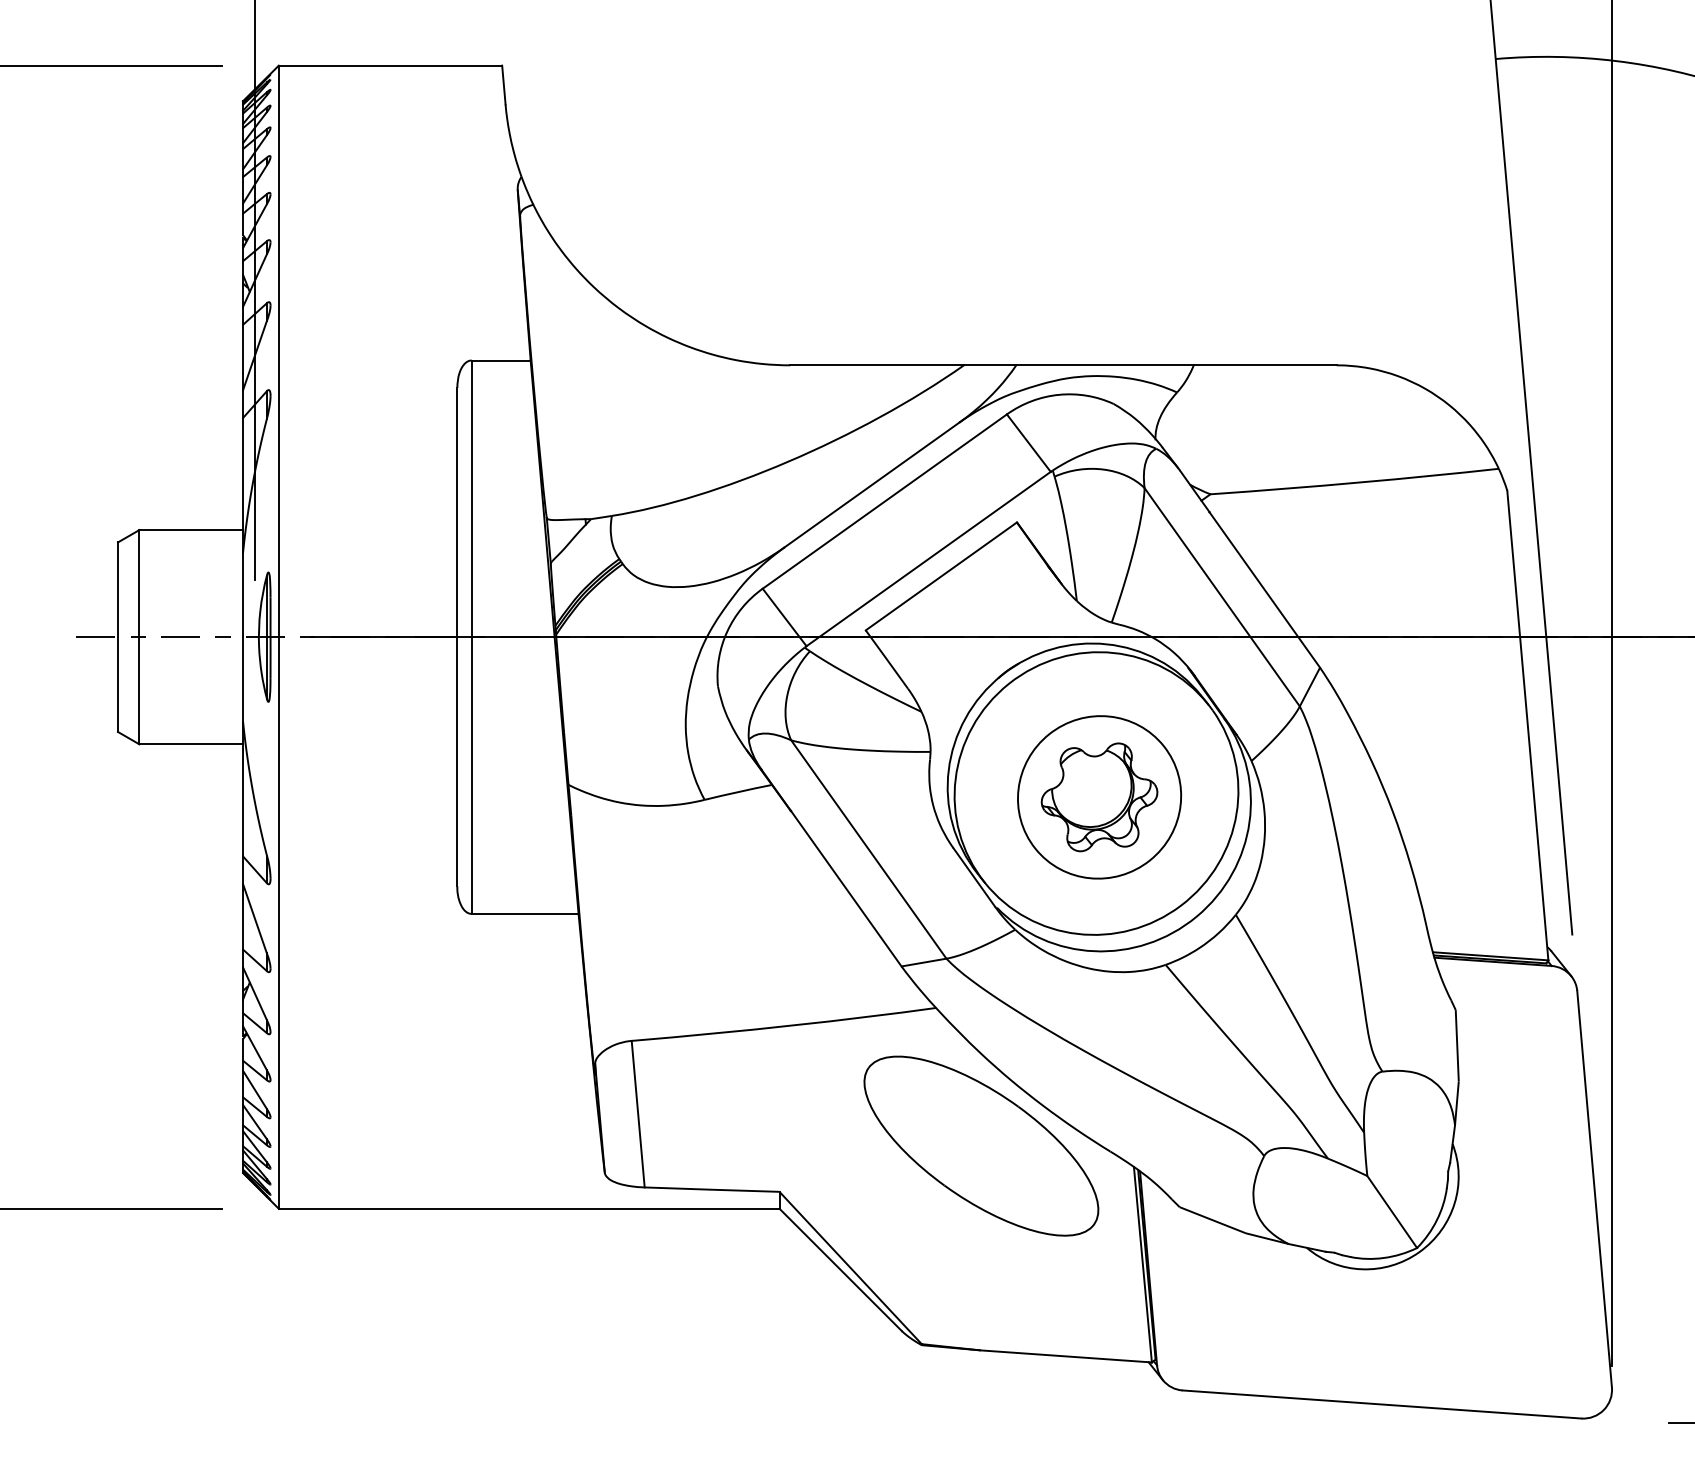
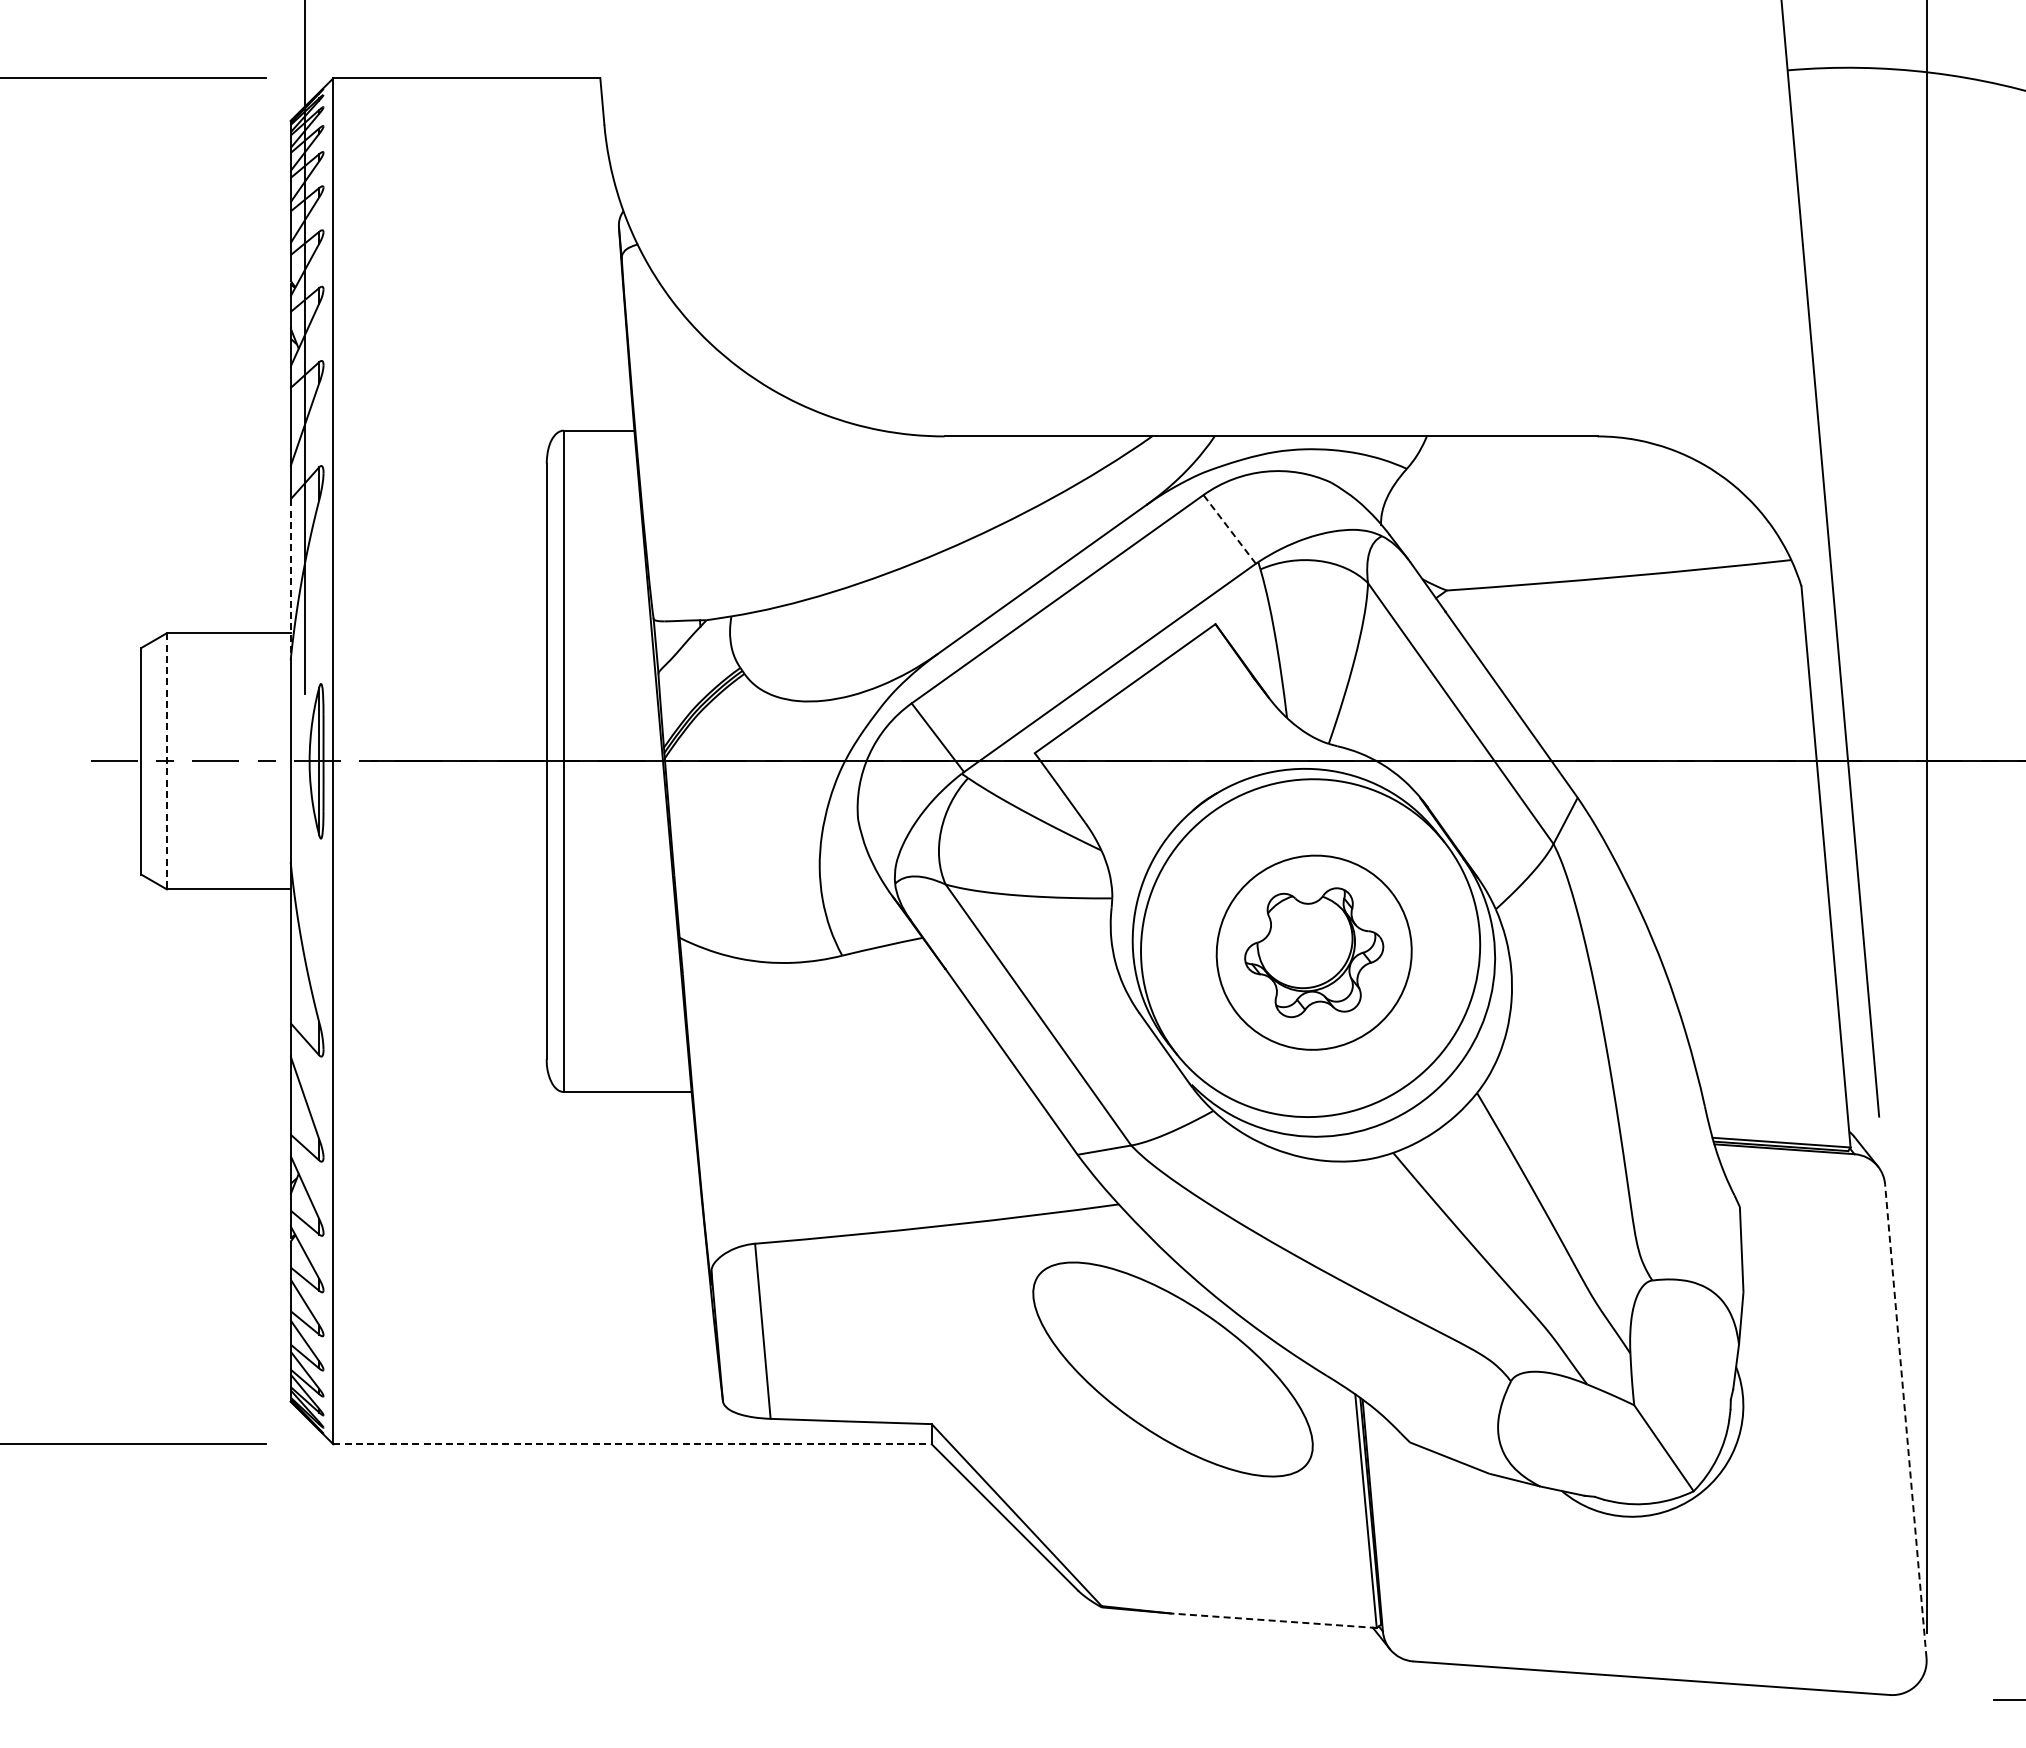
line: (1028, 443) -> (1229, 529), solid -> dashed
line: (242, 485) -> (290, 579), solid -> dashed
line: (139, 637) -> (166, 761), solid -> dashed
line: (1594, 1189) -> (1905, 1421), solid -> dashed
line: (529, 1208) -> (633, 1444), solid -> dashed
line: (1066, 1356) -> (1274, 1620), solid -> dashed

